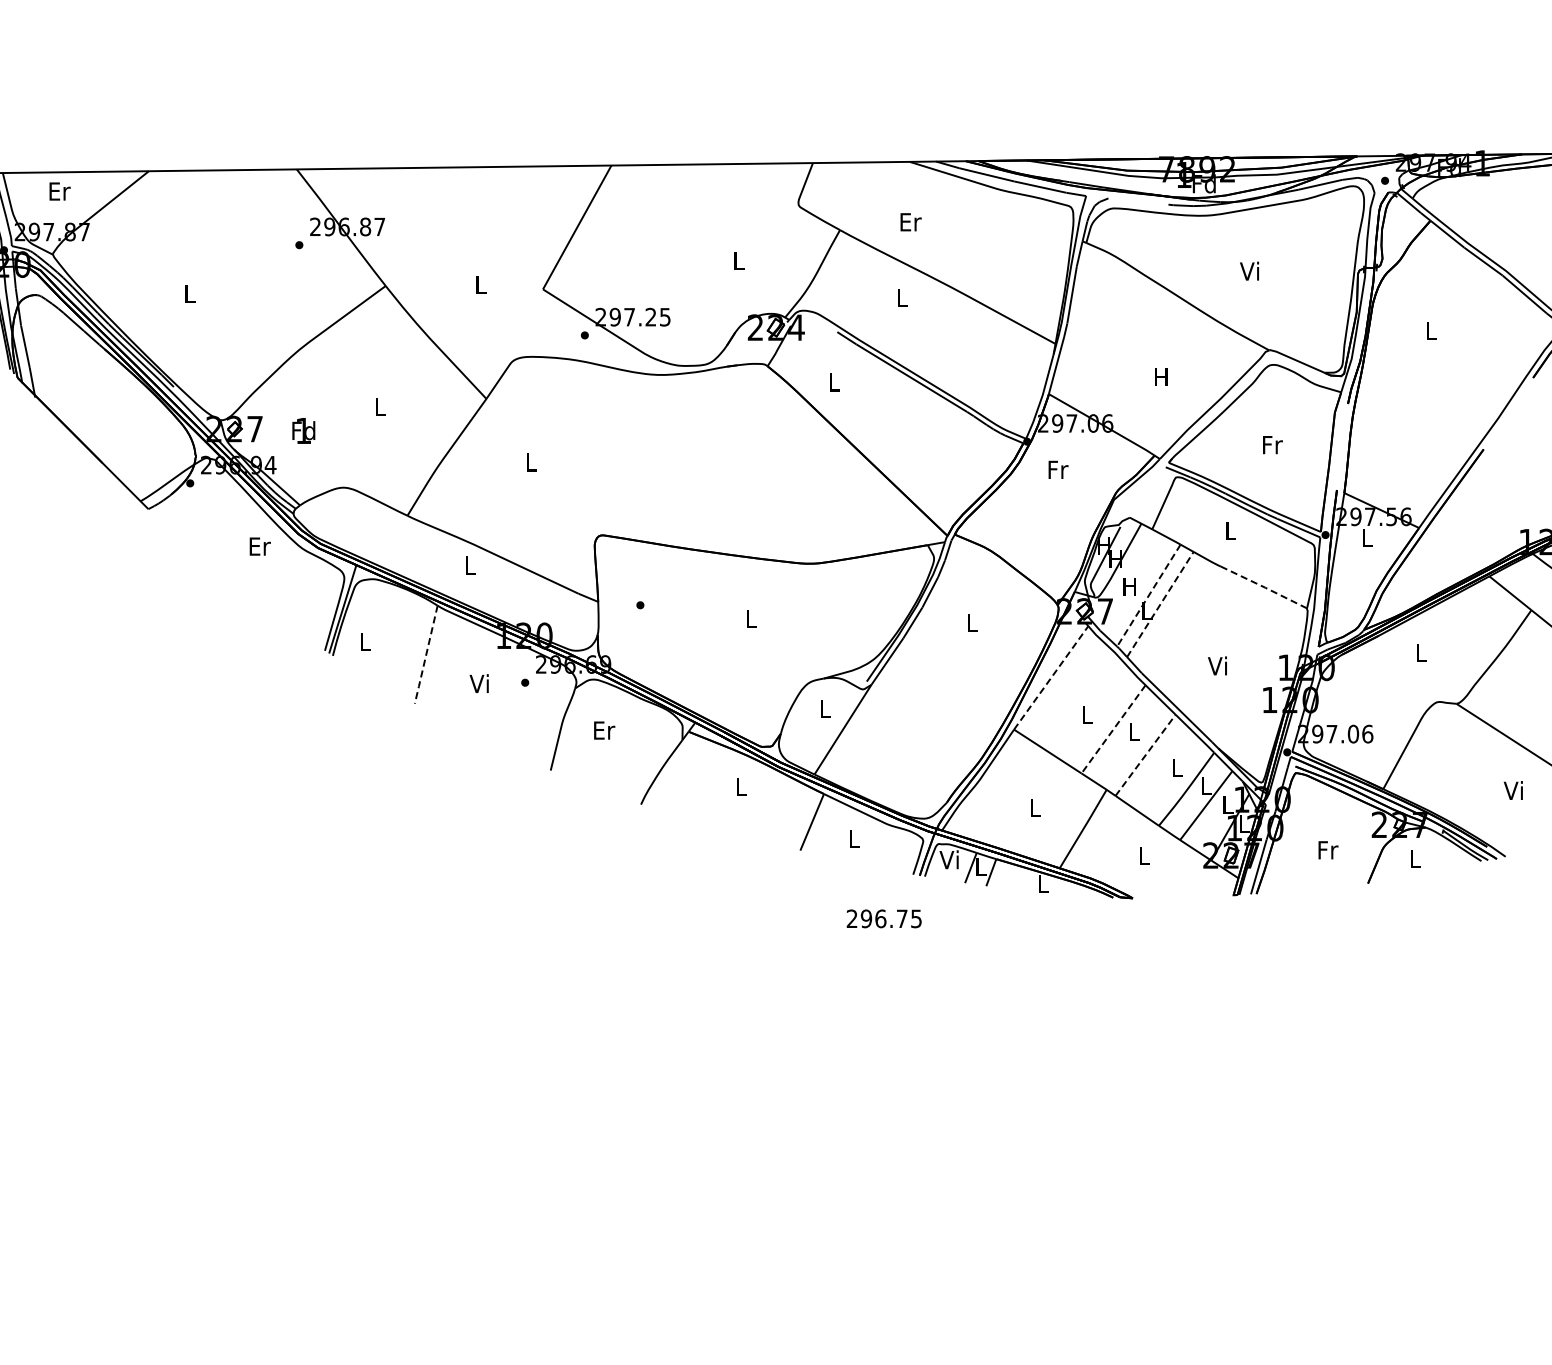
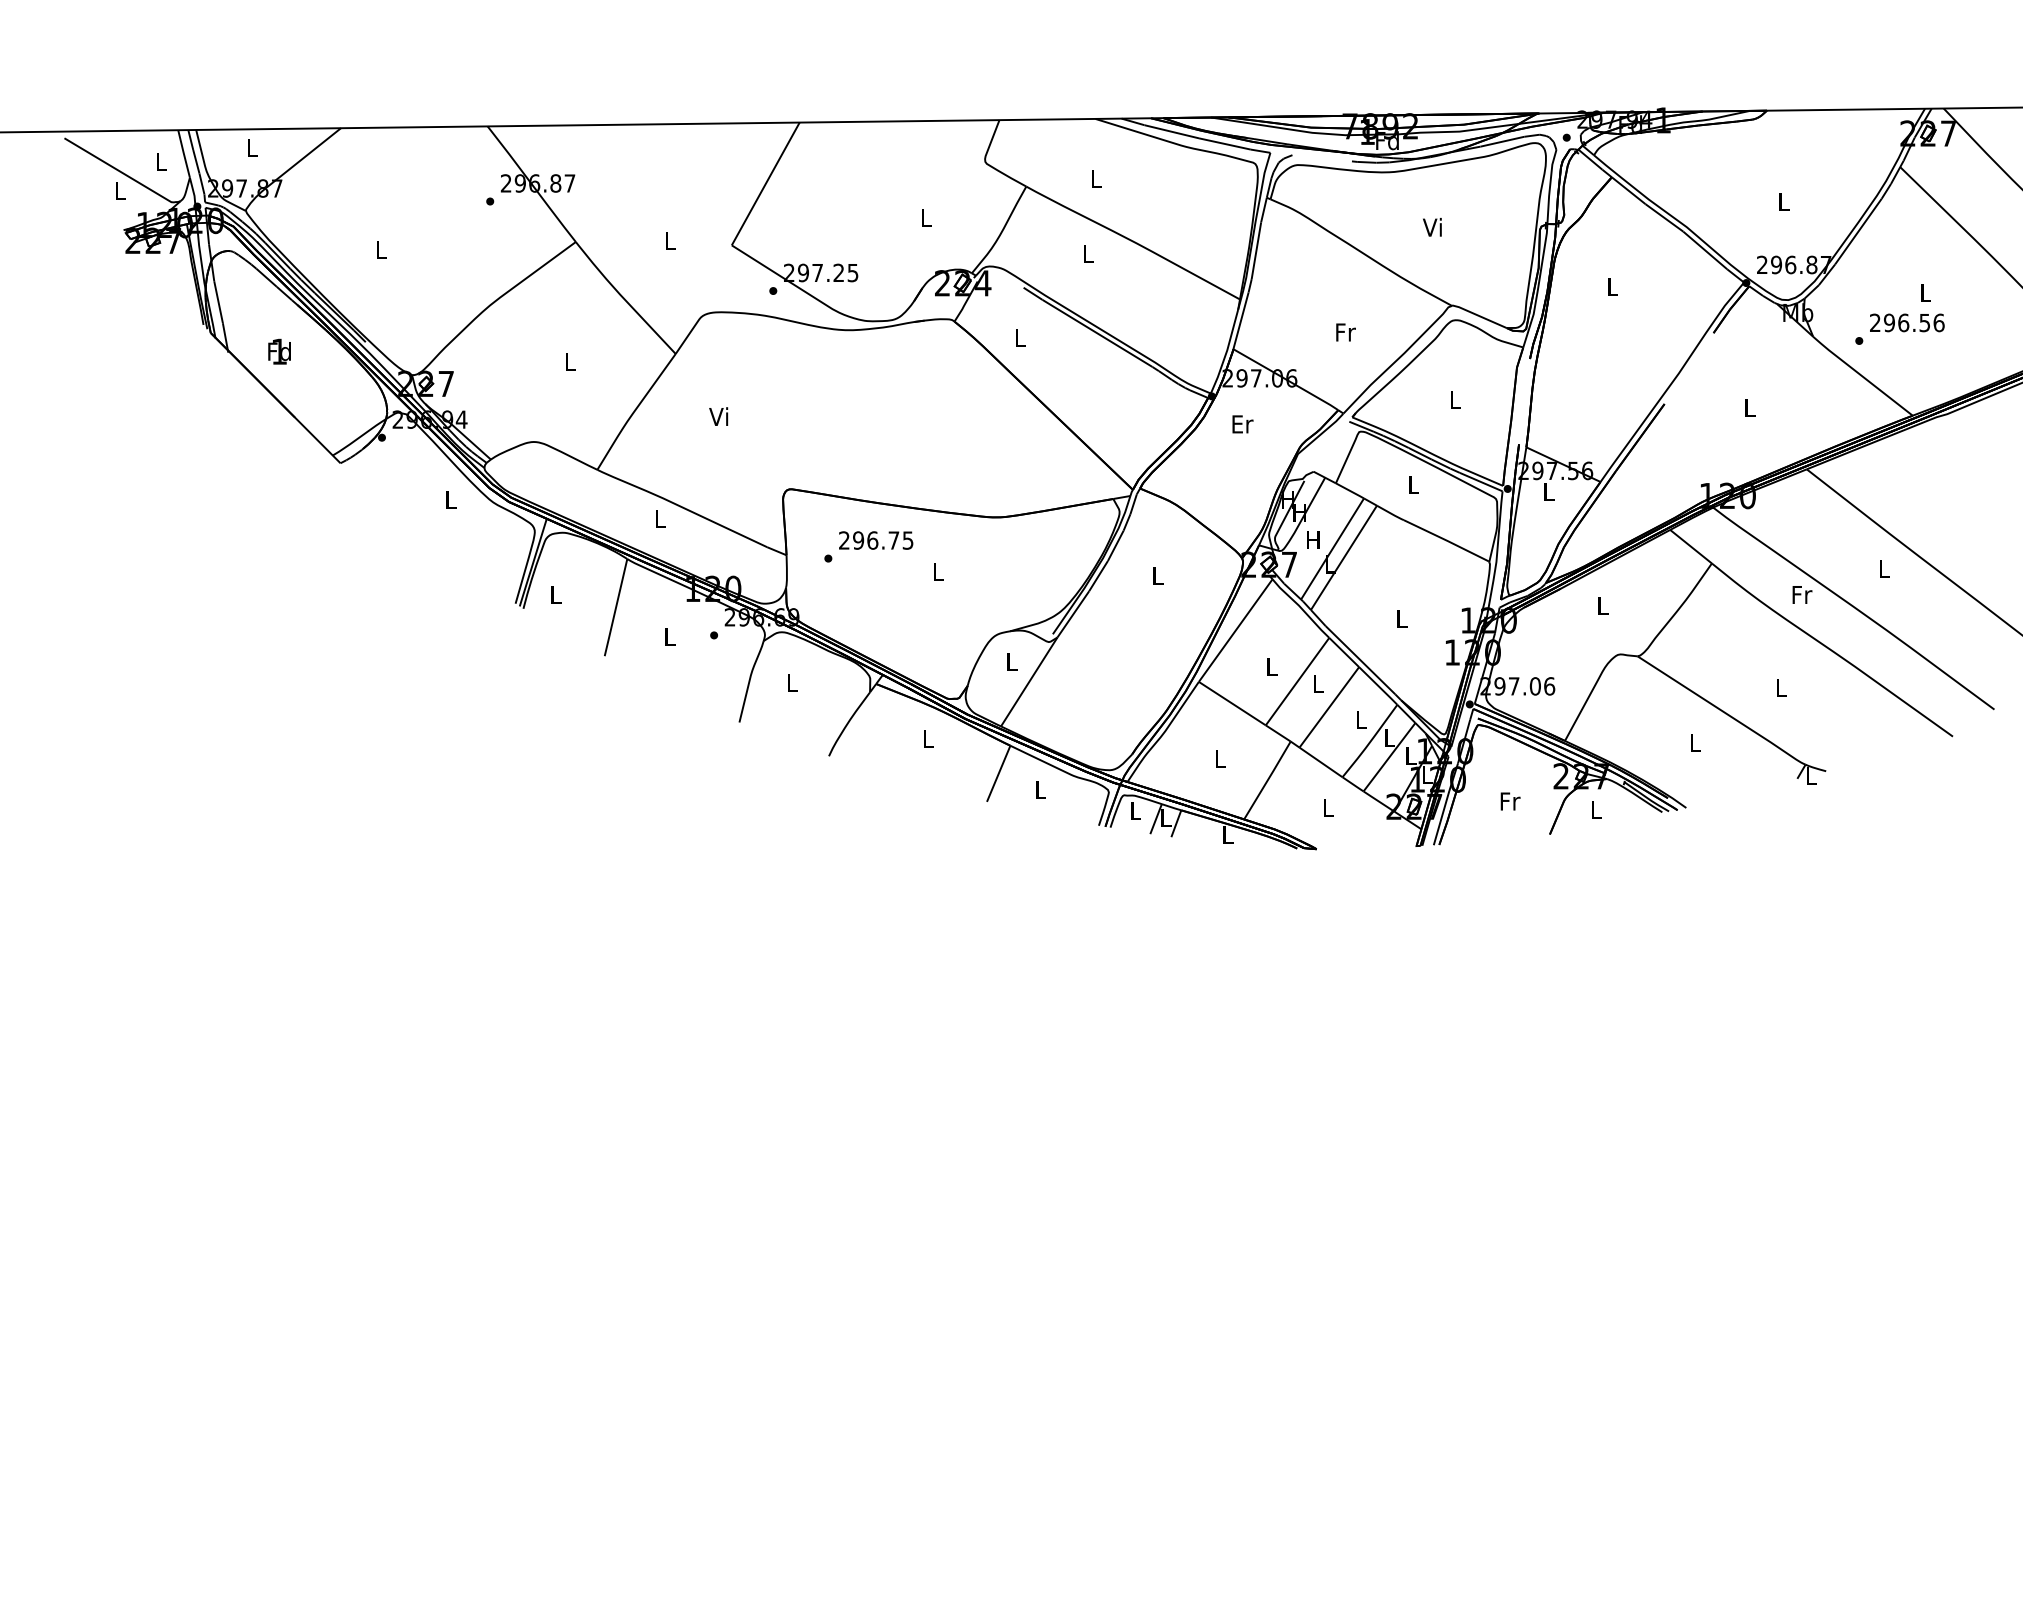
text: (59, 191) -> (252, 148), Er -> L
text: (910, 221) -> (1096, 178), Er -> L
text: (1161, 377) -> (1345, 332), H -> Fr
text: (303, 430) -> (279, 351), moved
text: (1272, 444) -> (1455, 399), Fr -> L
text: (529, 461) -> (718, 416), L -> Vi
text: (1058, 470) -> (1242, 424), Fr -> Er
text: (260, 546) -> (451, 500), Er -> L
line: (1264, 587) -> (1447, 540), dashed -> solid
line: (1148, 596) -> (1332, 549), dashed -> solid
line: (1159, 604) -> (1343, 557), dashed -> solid
line: (425, 655) -> (615, 608), dashed -> solid
text: (1217, 665) -> (1400, 618), Vi -> L
line: (1052, 677) -> (1236, 630), dashed -> solid
text: (479, 682) -> (668, 635), Vi -> L
text: (604, 730) -> (792, 682), Er -> L
line: (1113, 730) -> (1297, 682), dashed -> solid
line: (1145, 754) -> (1329, 706), dashed -> solid
text: (1512, 789) -> (1693, 741), Vi -> L
text: (949, 859) -> (1134, 810), Vi -> L
text: (884, 918) -> (876, 540), moved

